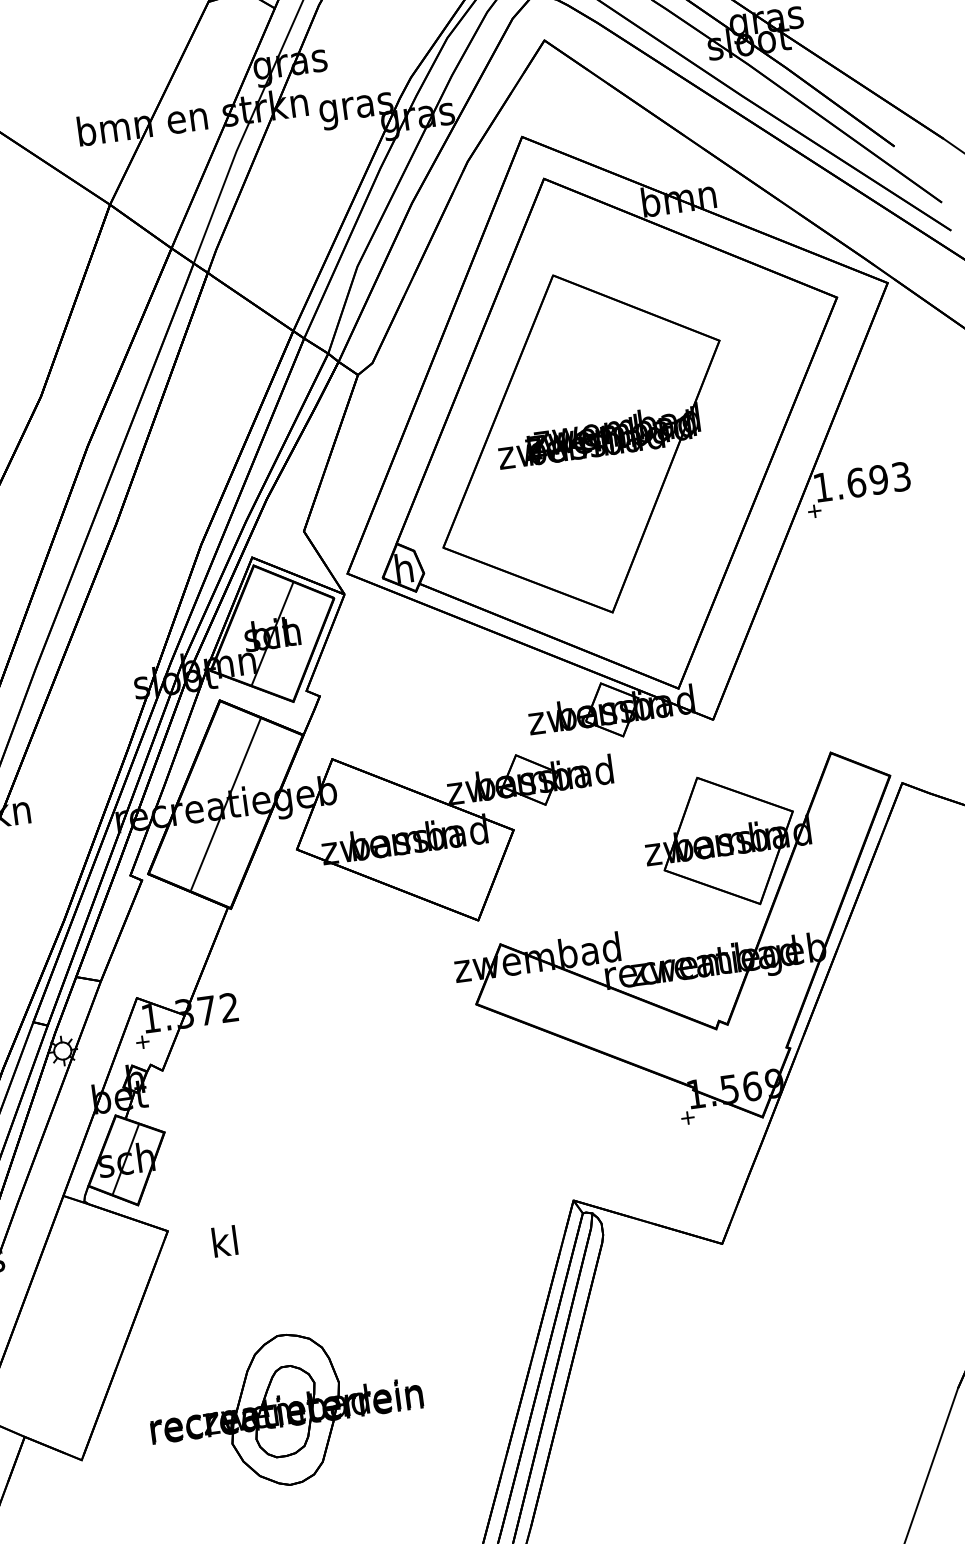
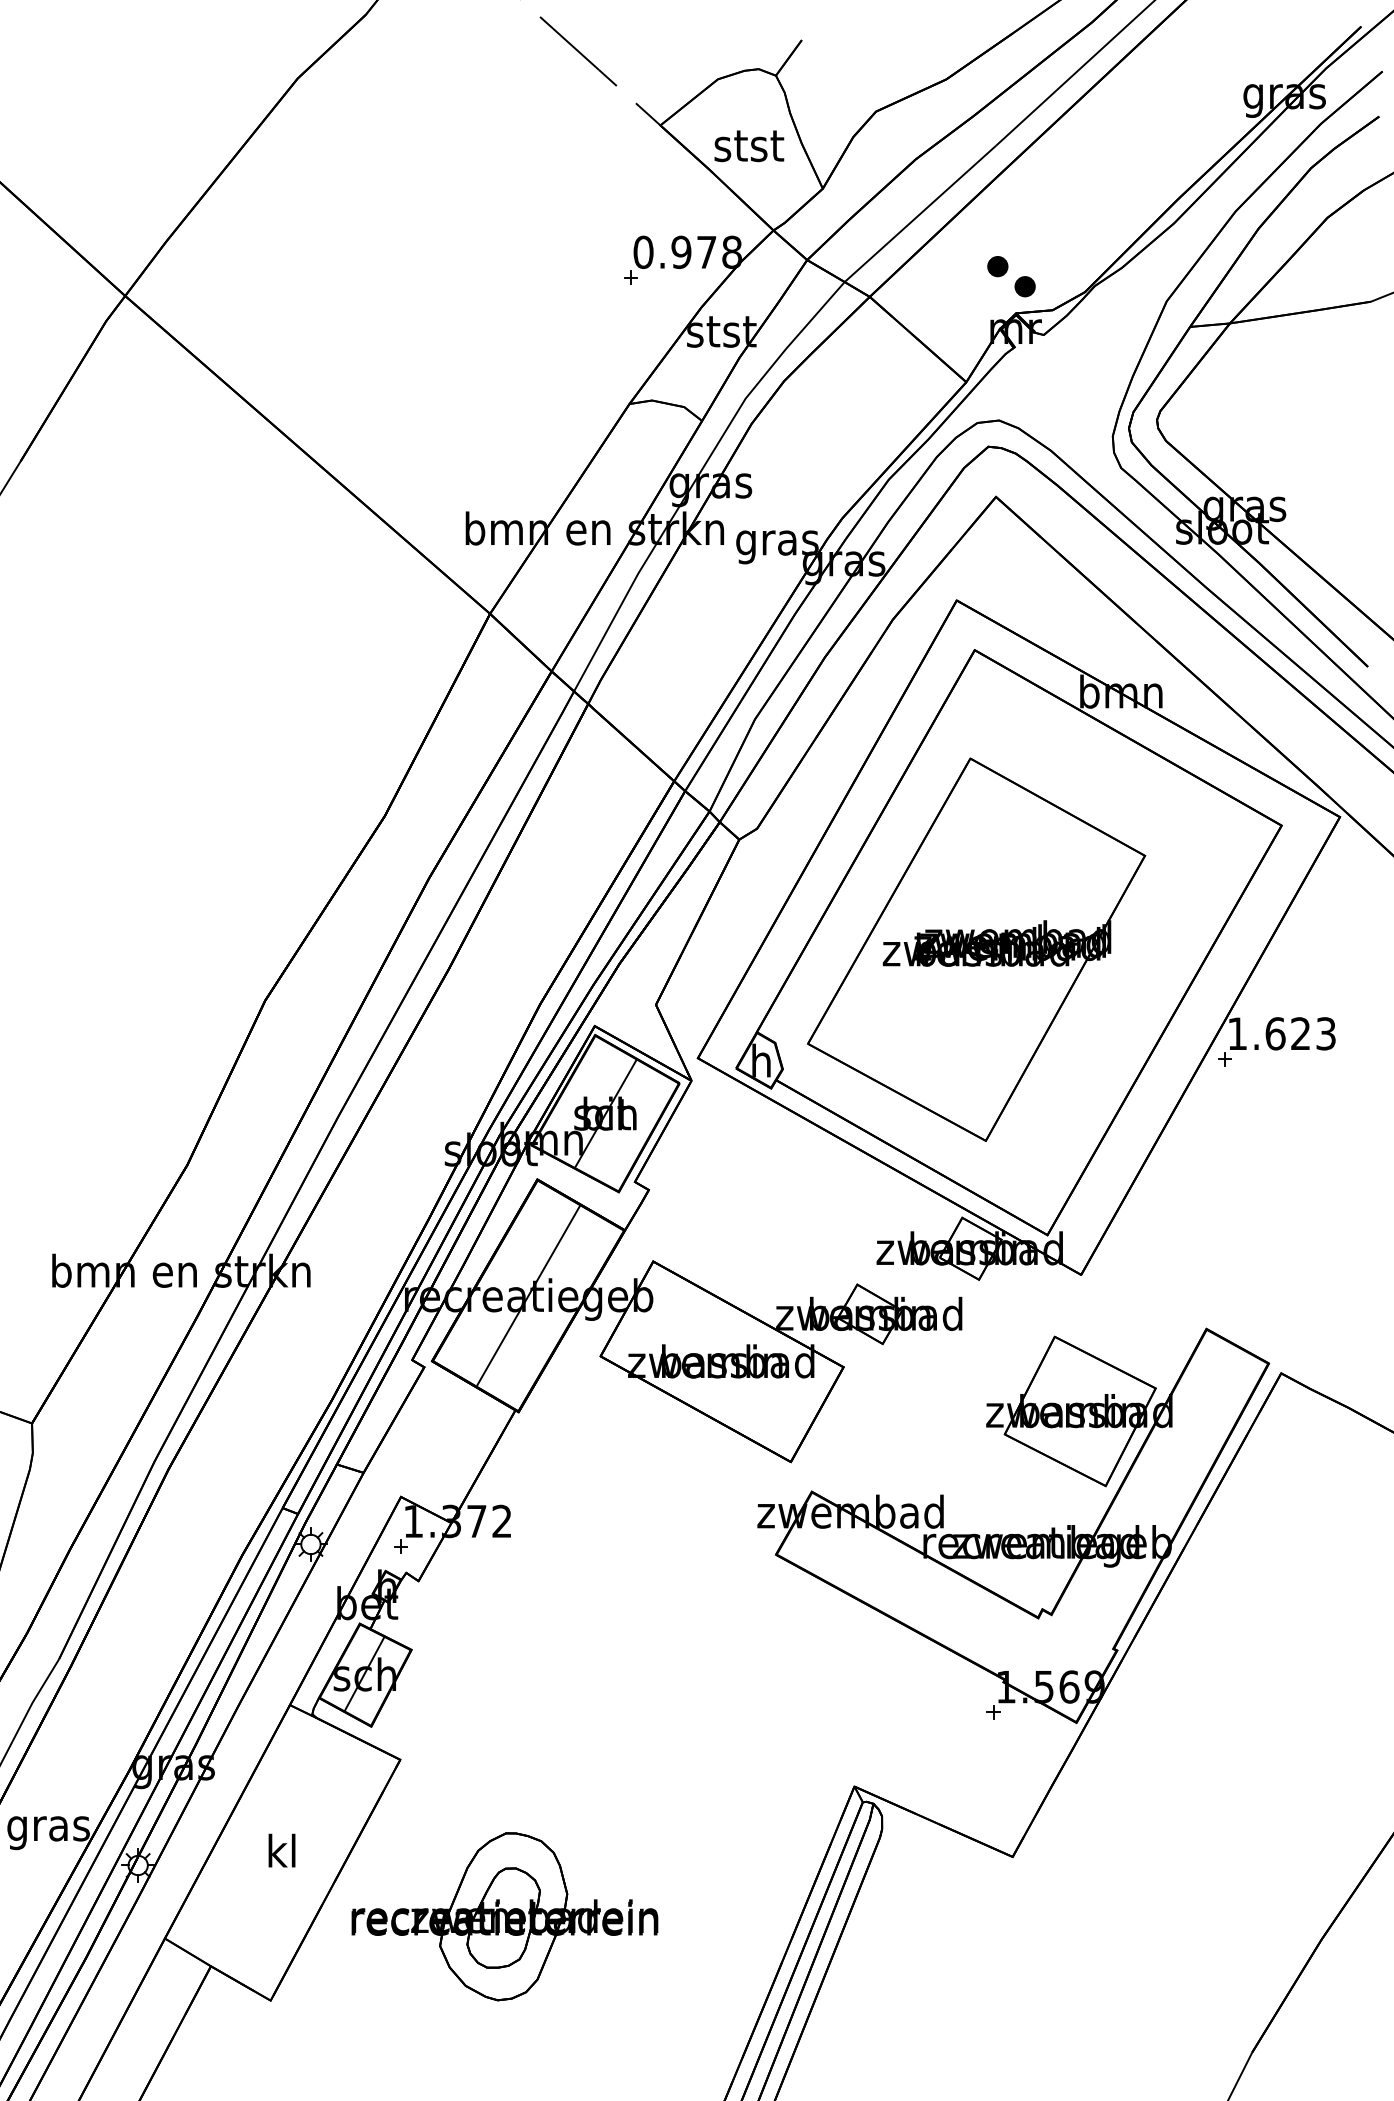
text: (878, 479) -> (1300, 1033), 1.693 -> 1.623
text: (224, 1241) -> (281, 1850), moved
part: (285, 1409) -> (504, 1916), moved

